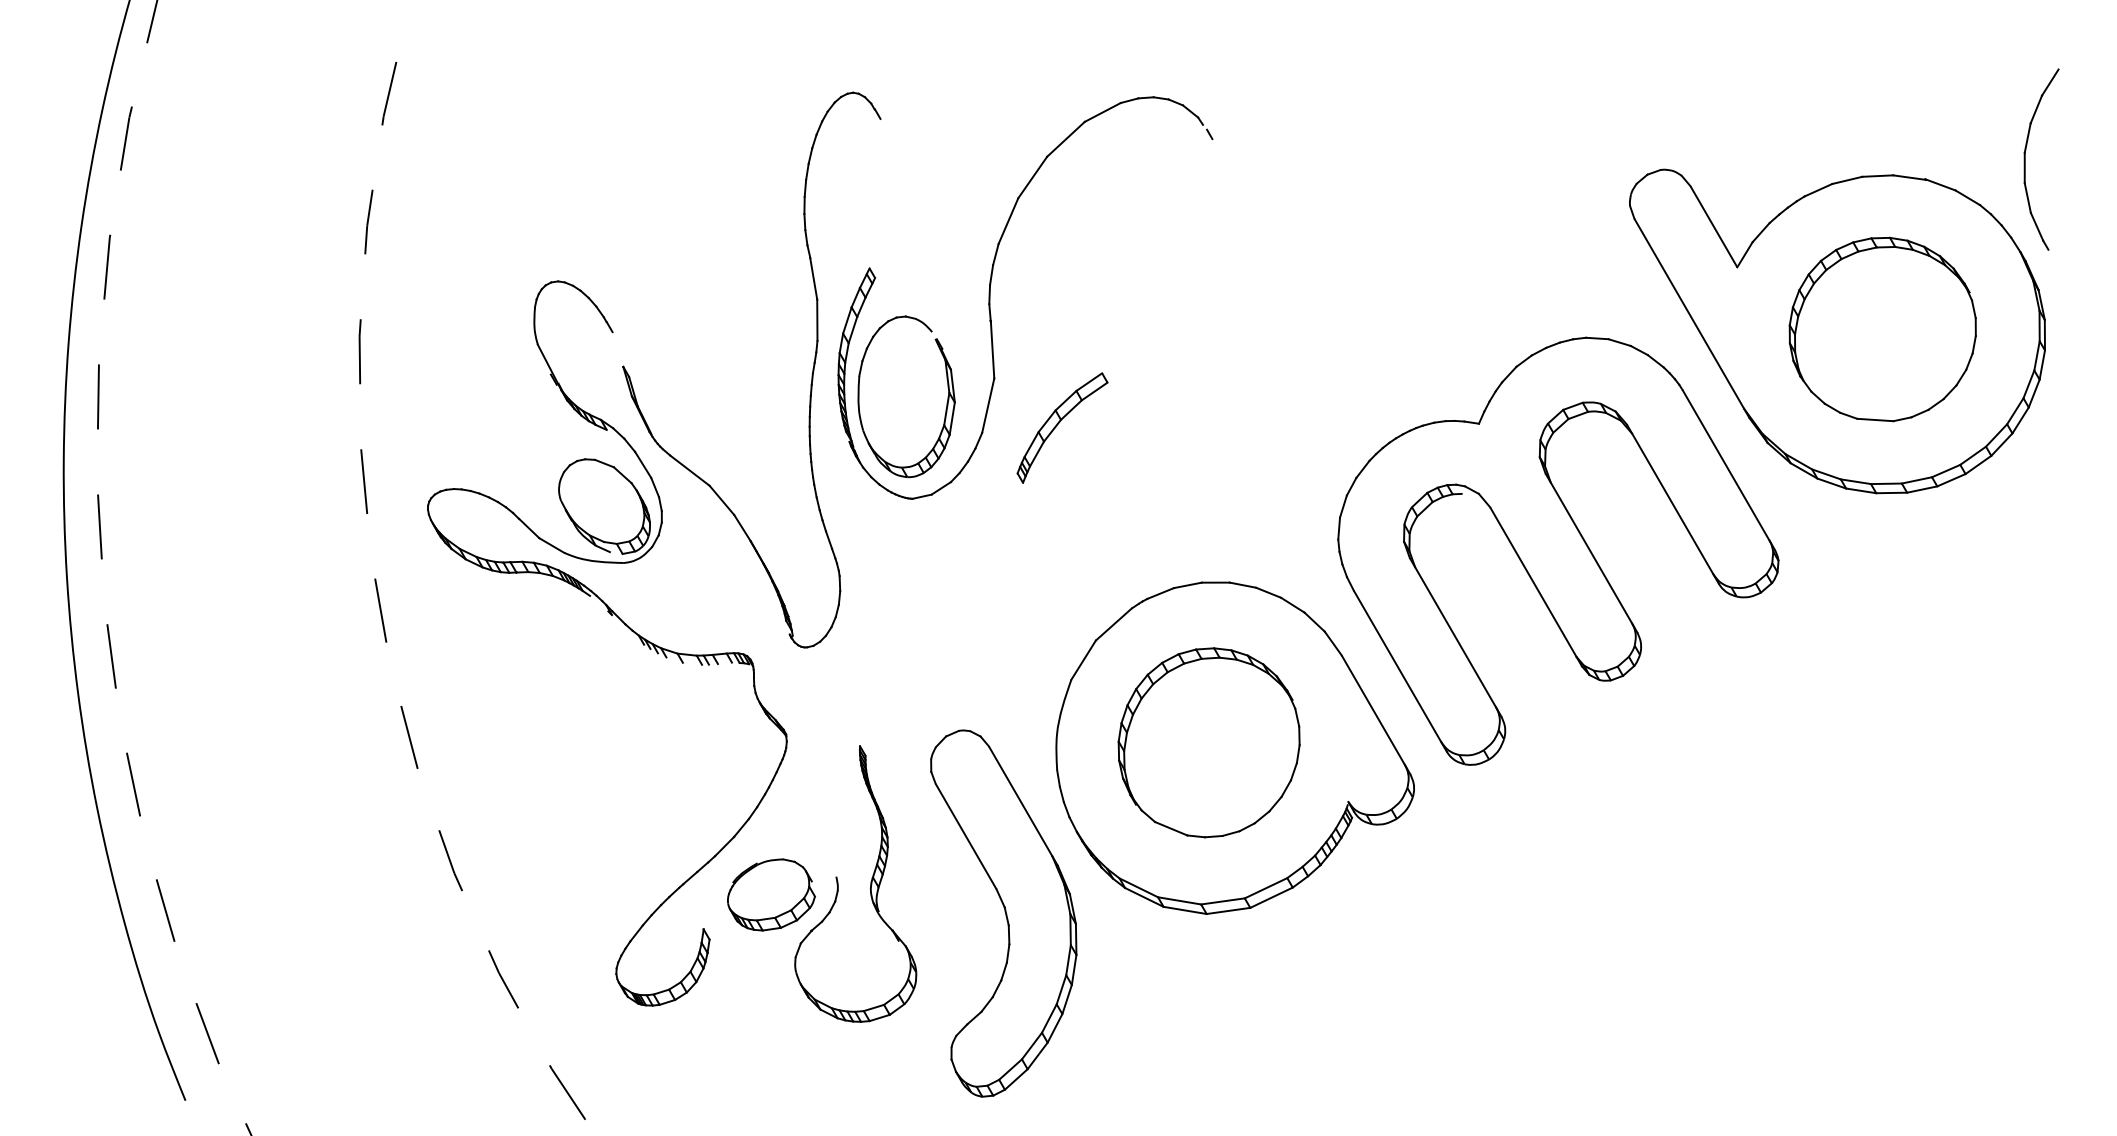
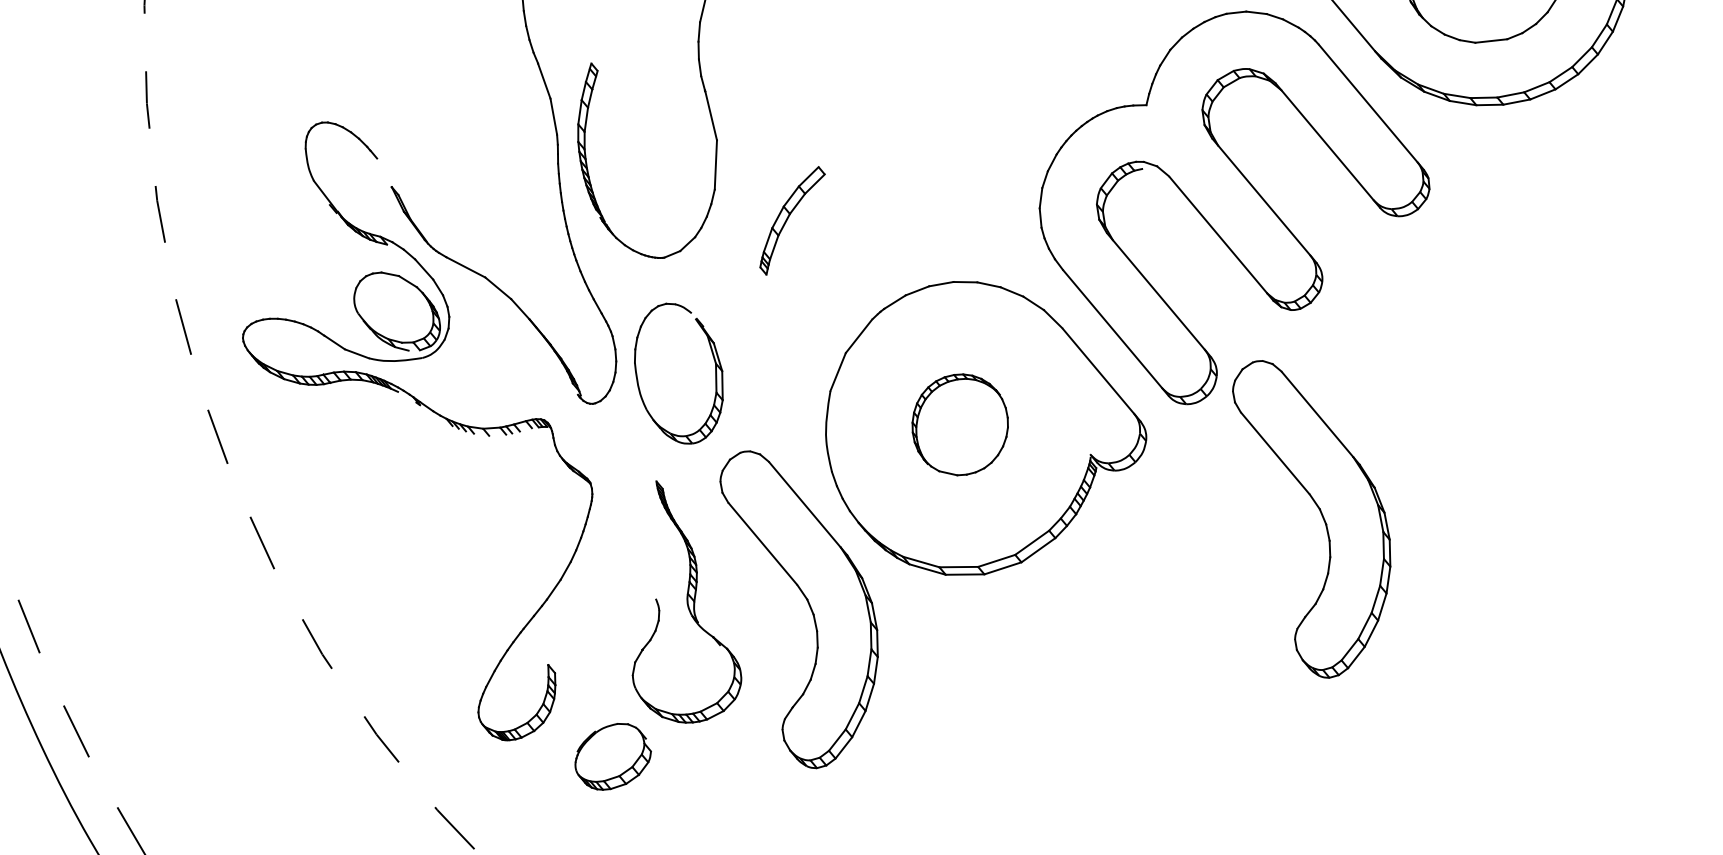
part: (946, 402) -> (714, 372), moved
part: (1062, 427) -> (792, 220), moved
part: (1208, 742) -> (959, 424), size x0.6
part: (771, 894) -> (612, 756), moved
part: (1591, 913) -> (1319, 514), added

